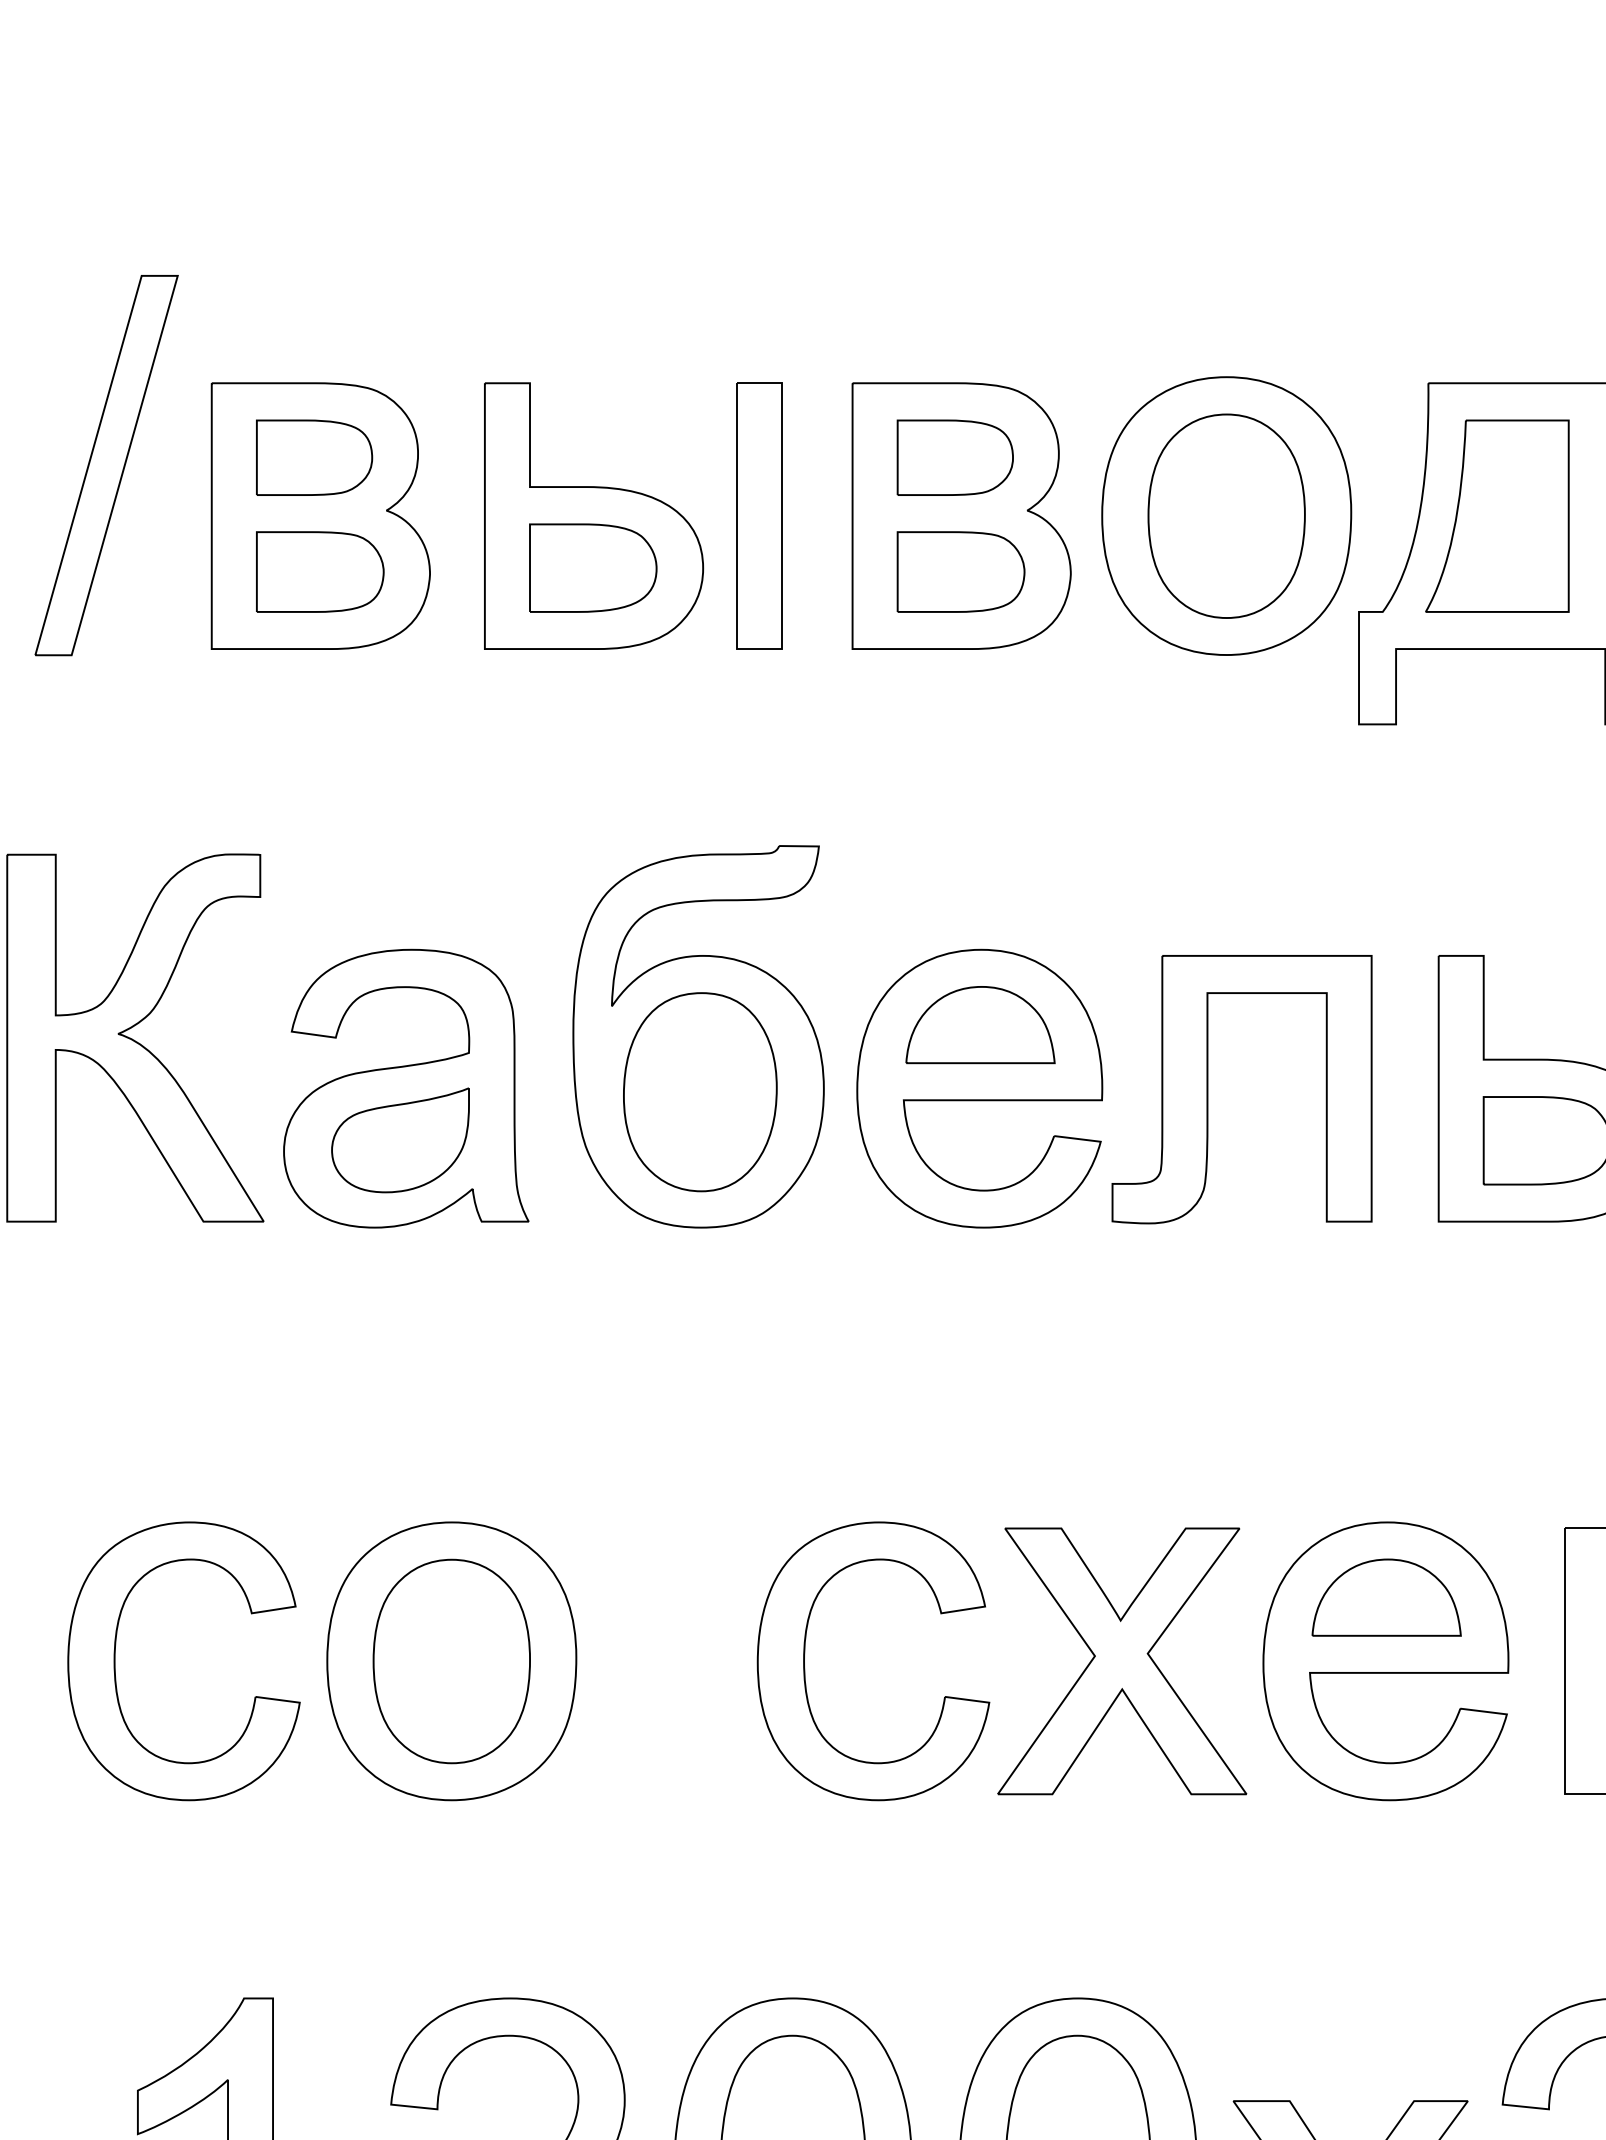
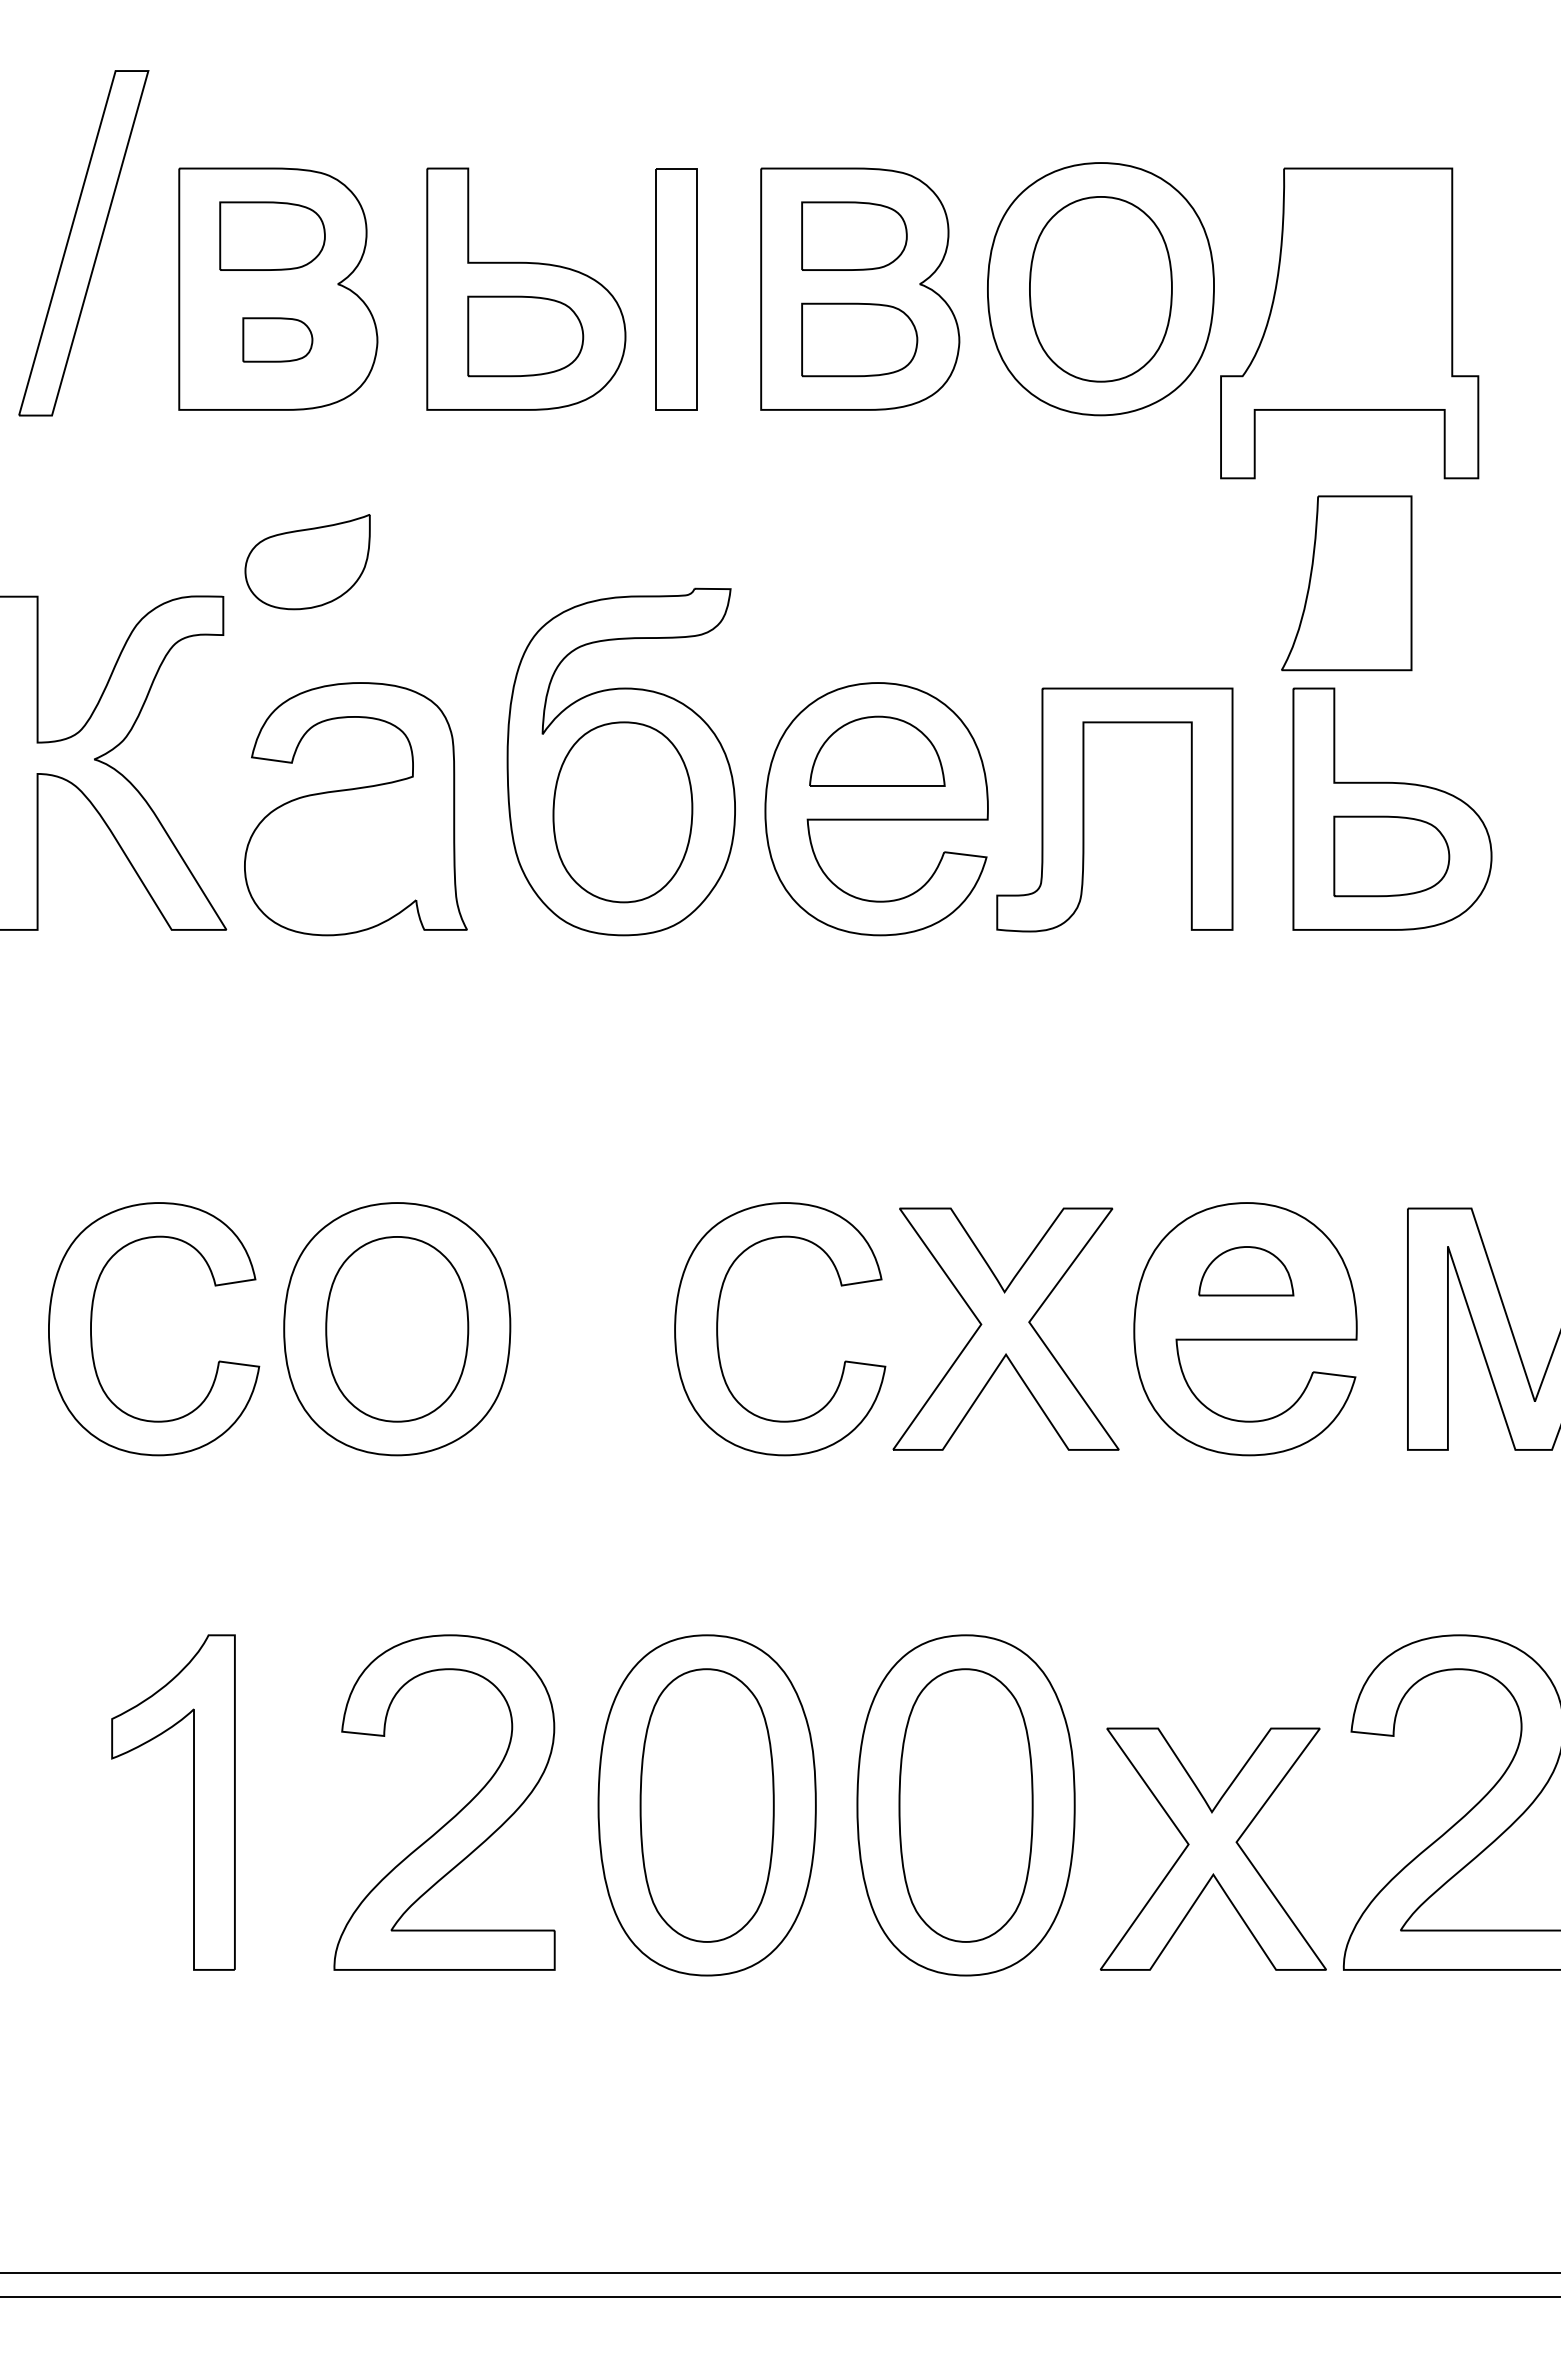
part: (1497, 516) -> (1346, 583), moved
part: (319, 571) -> (277, 339), size x0.6
part: (400, 1140) -> (307, 562), moved
part: (1387, 1596) -> (1246, 1270), size x0.7

